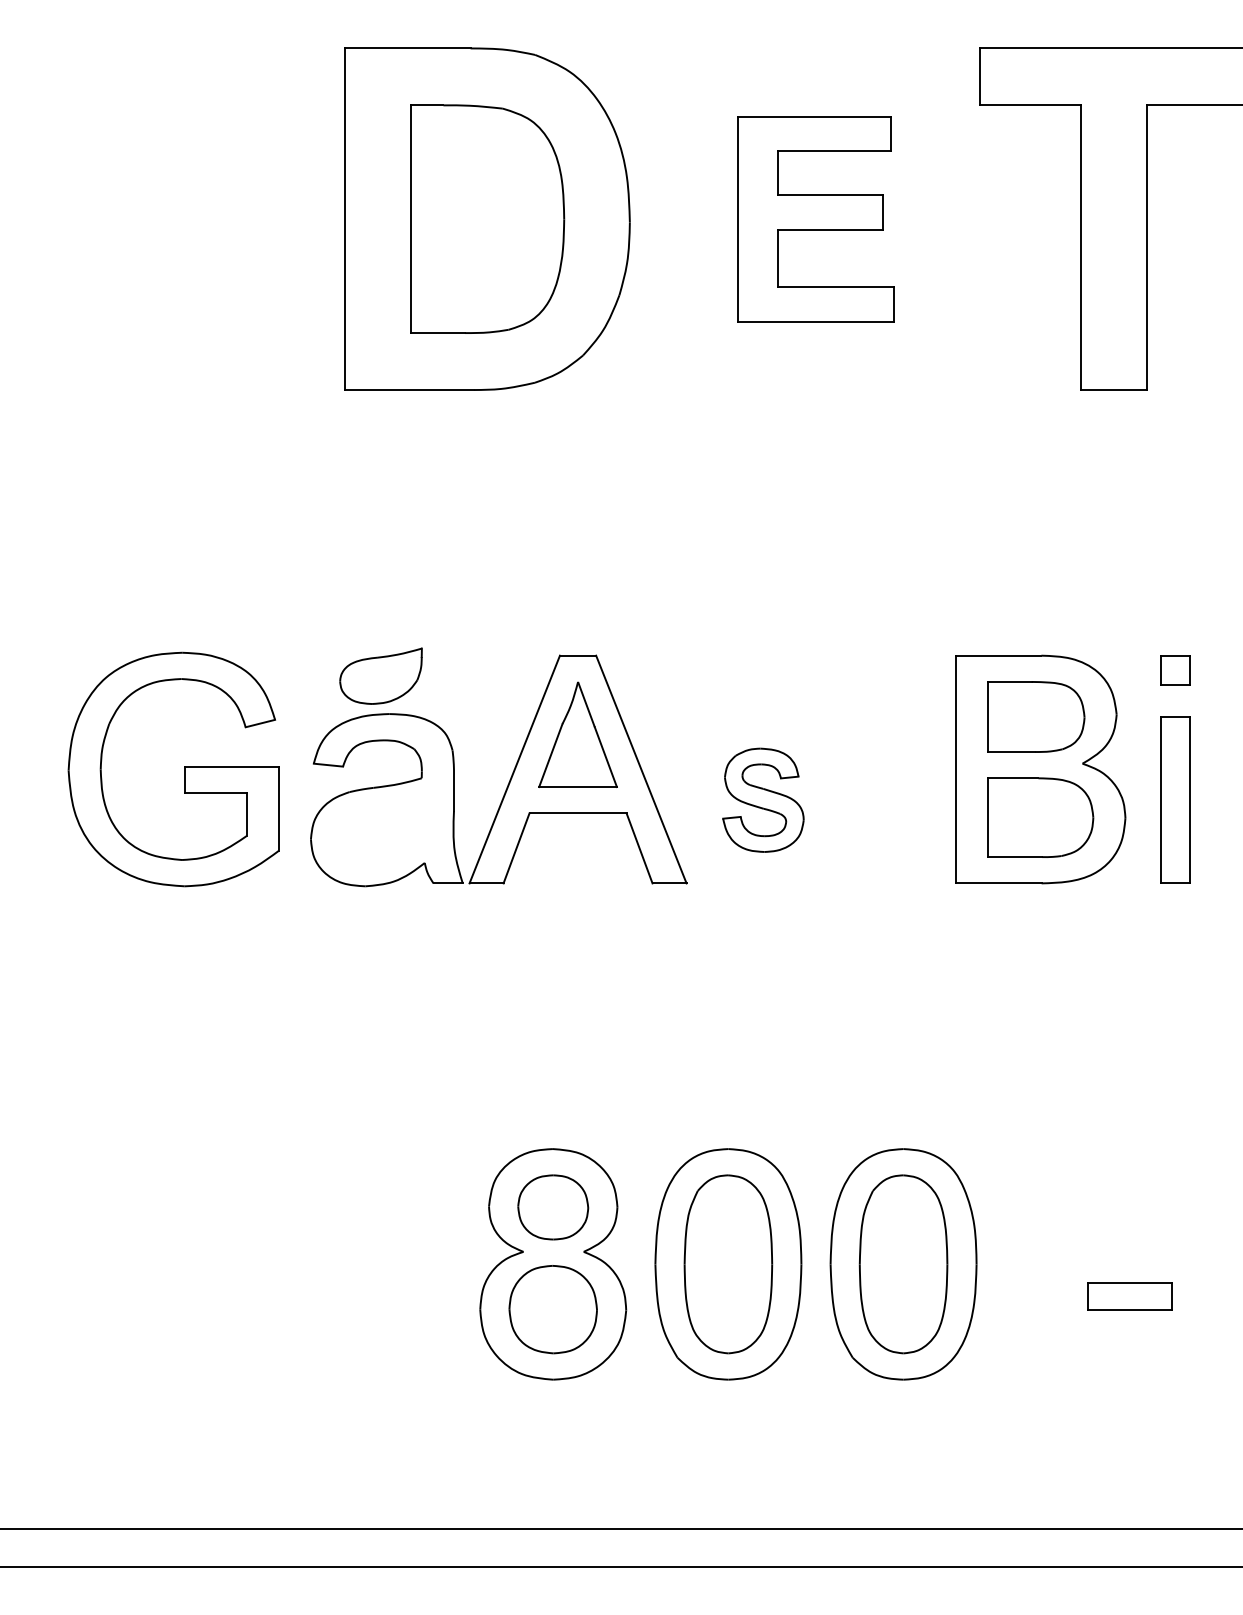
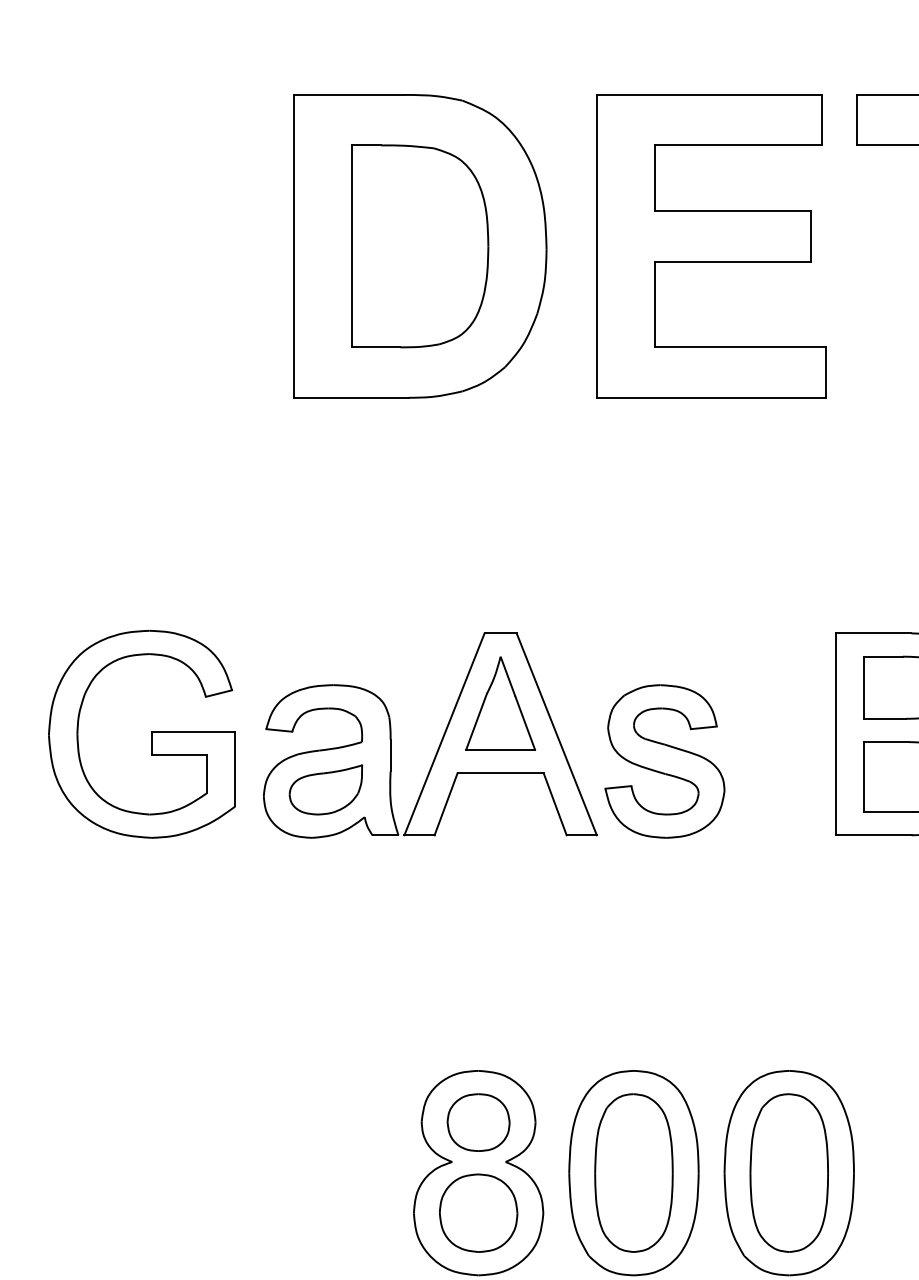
part: (815, 218) -> (711, 245), size x1.67
part: (380, 675) -> (325, 789), moved
part: (763, 800) -> (665, 761), size x1.67

